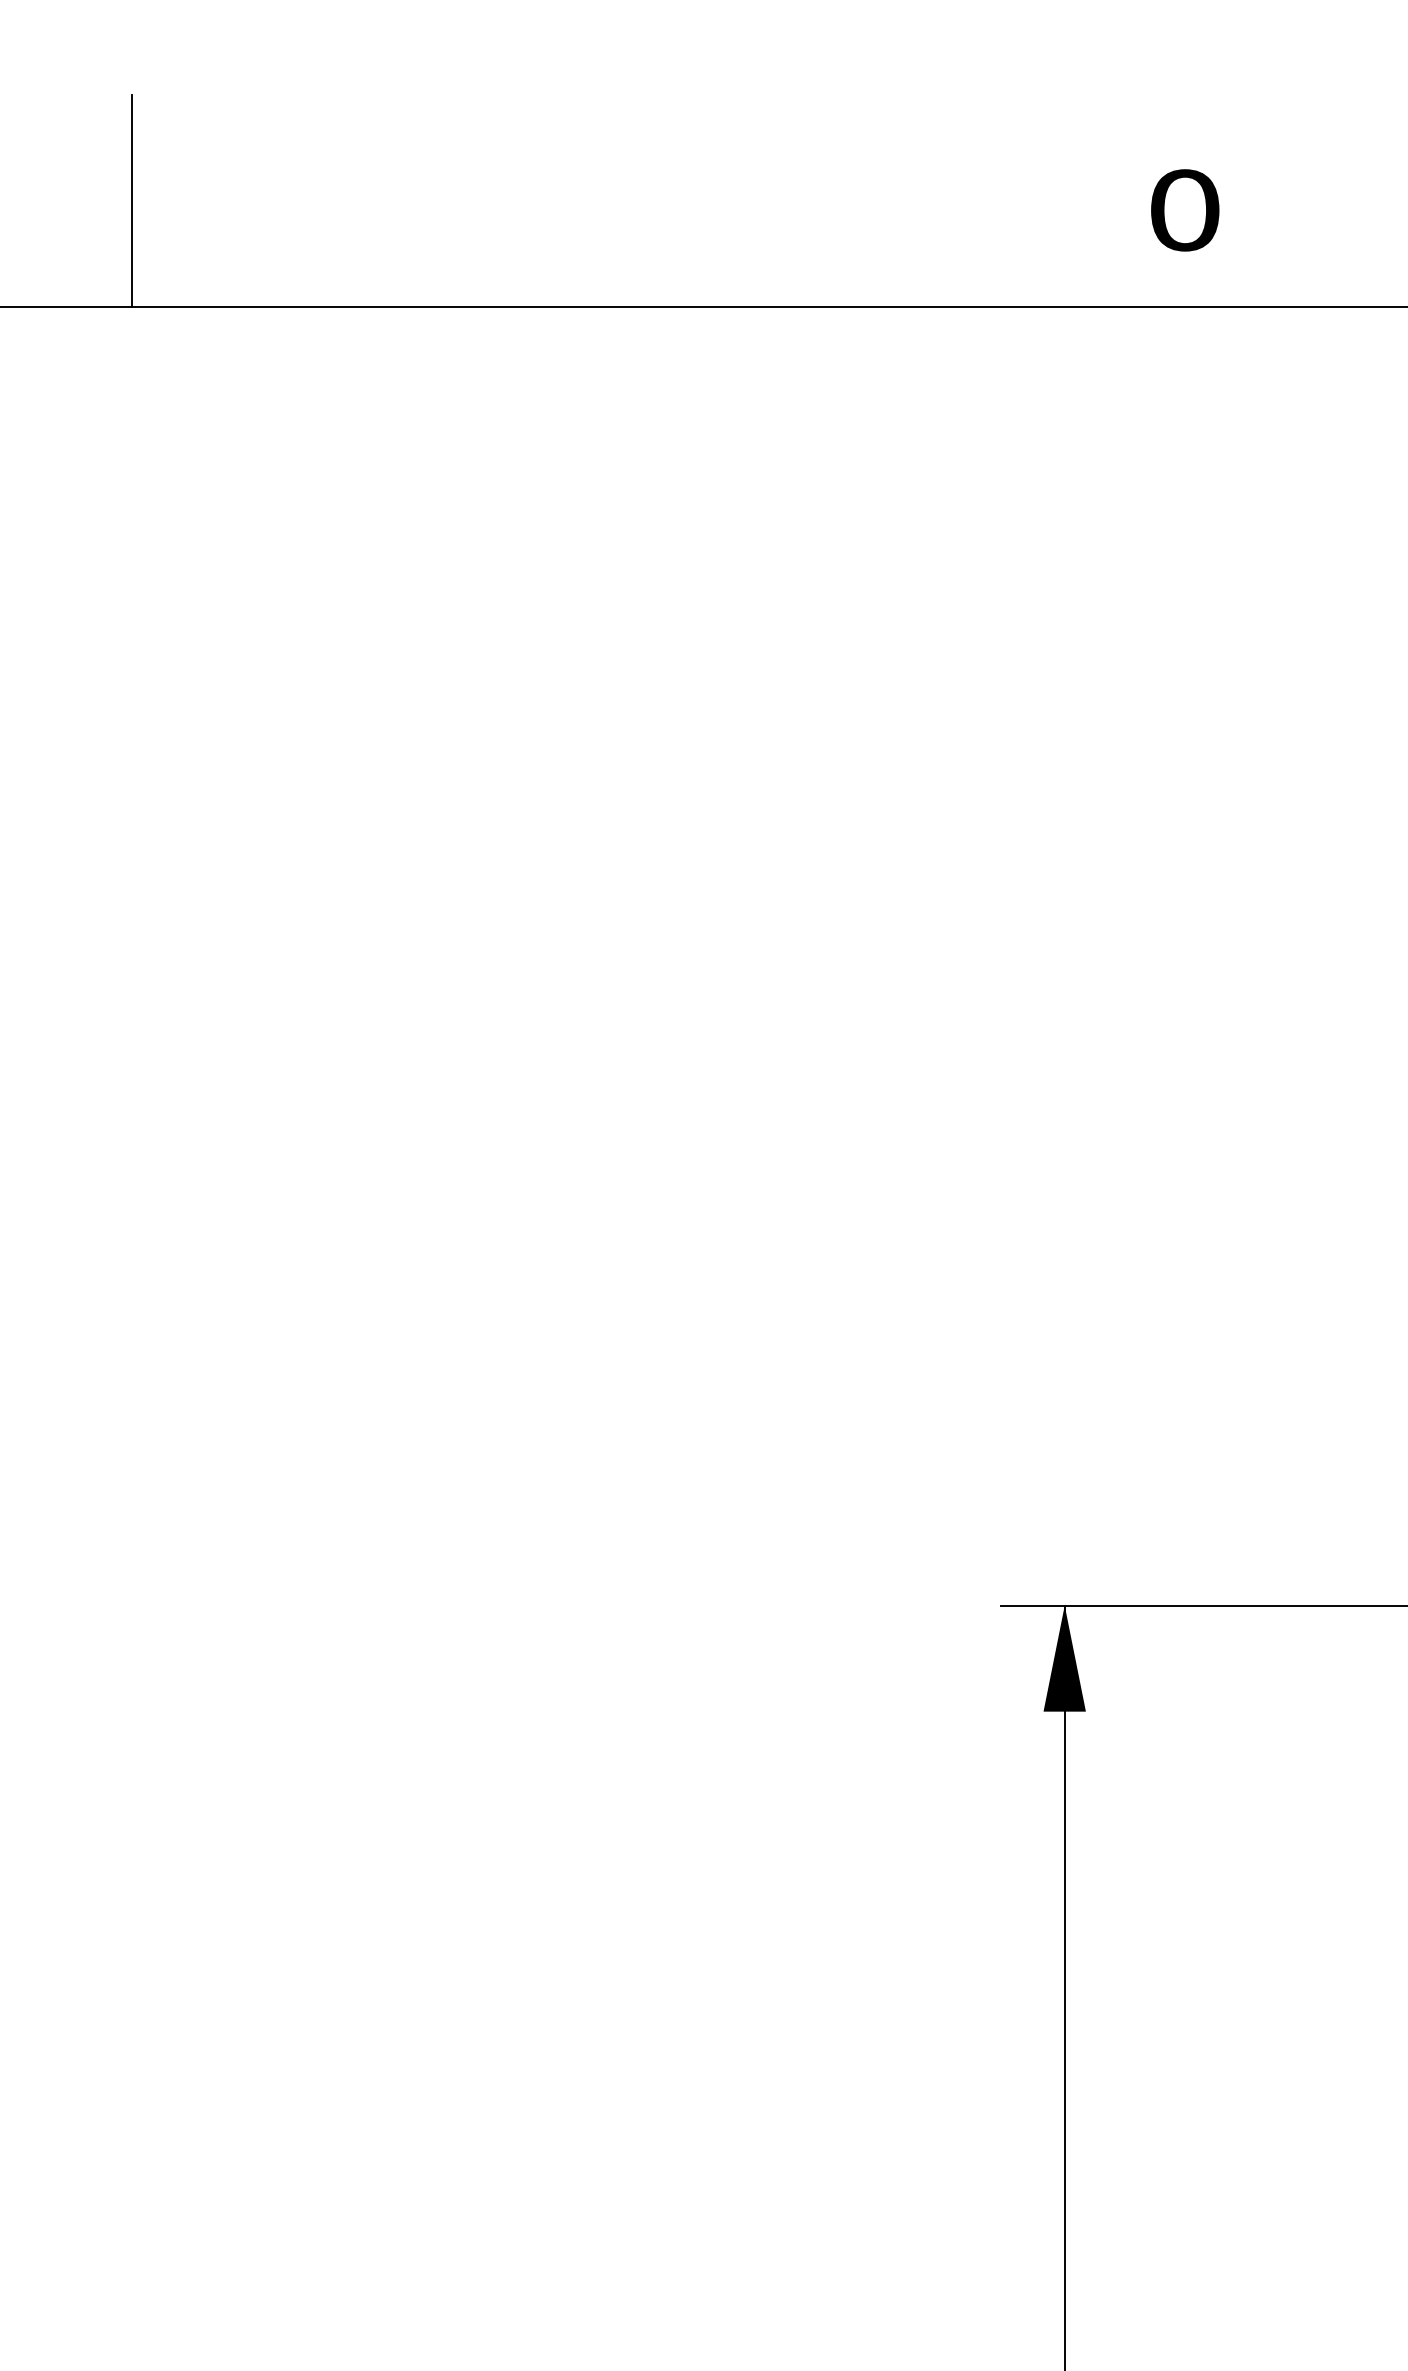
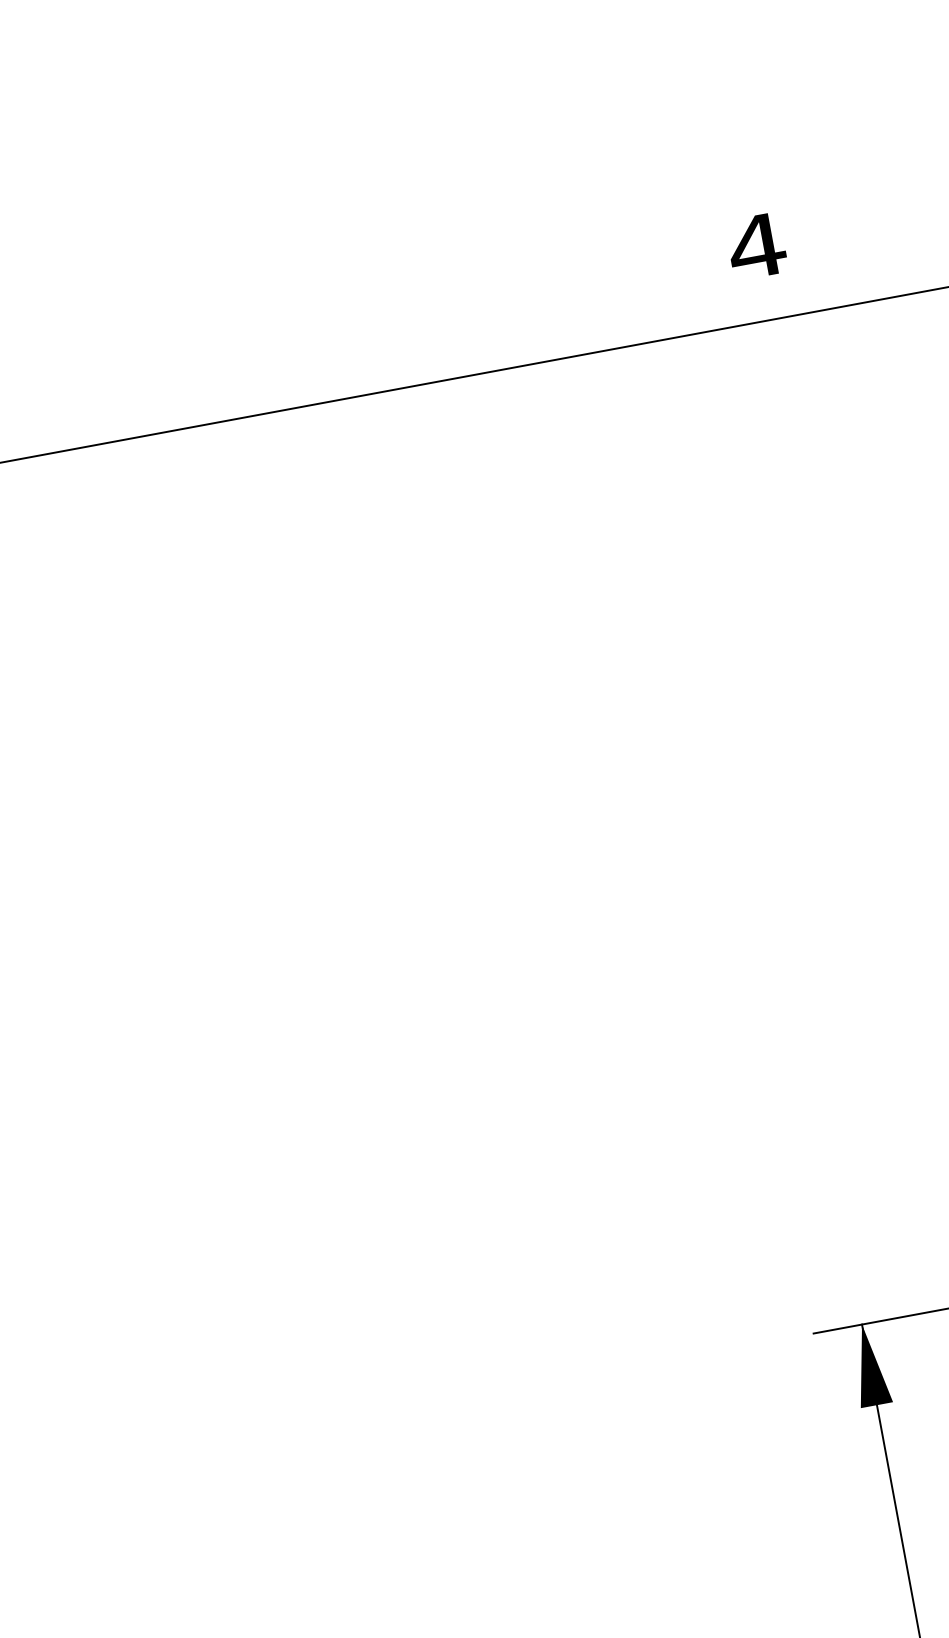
text: (1184, 210) -> (756, 246), 0 -> 4

